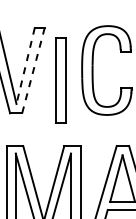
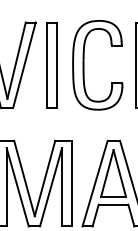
line: (25, 66) -> (16, 61), dashed -> solid
line: (33, 69) -> (24, 64), dashed -> solid
part: (60, 80) -> (51, 65), moved

